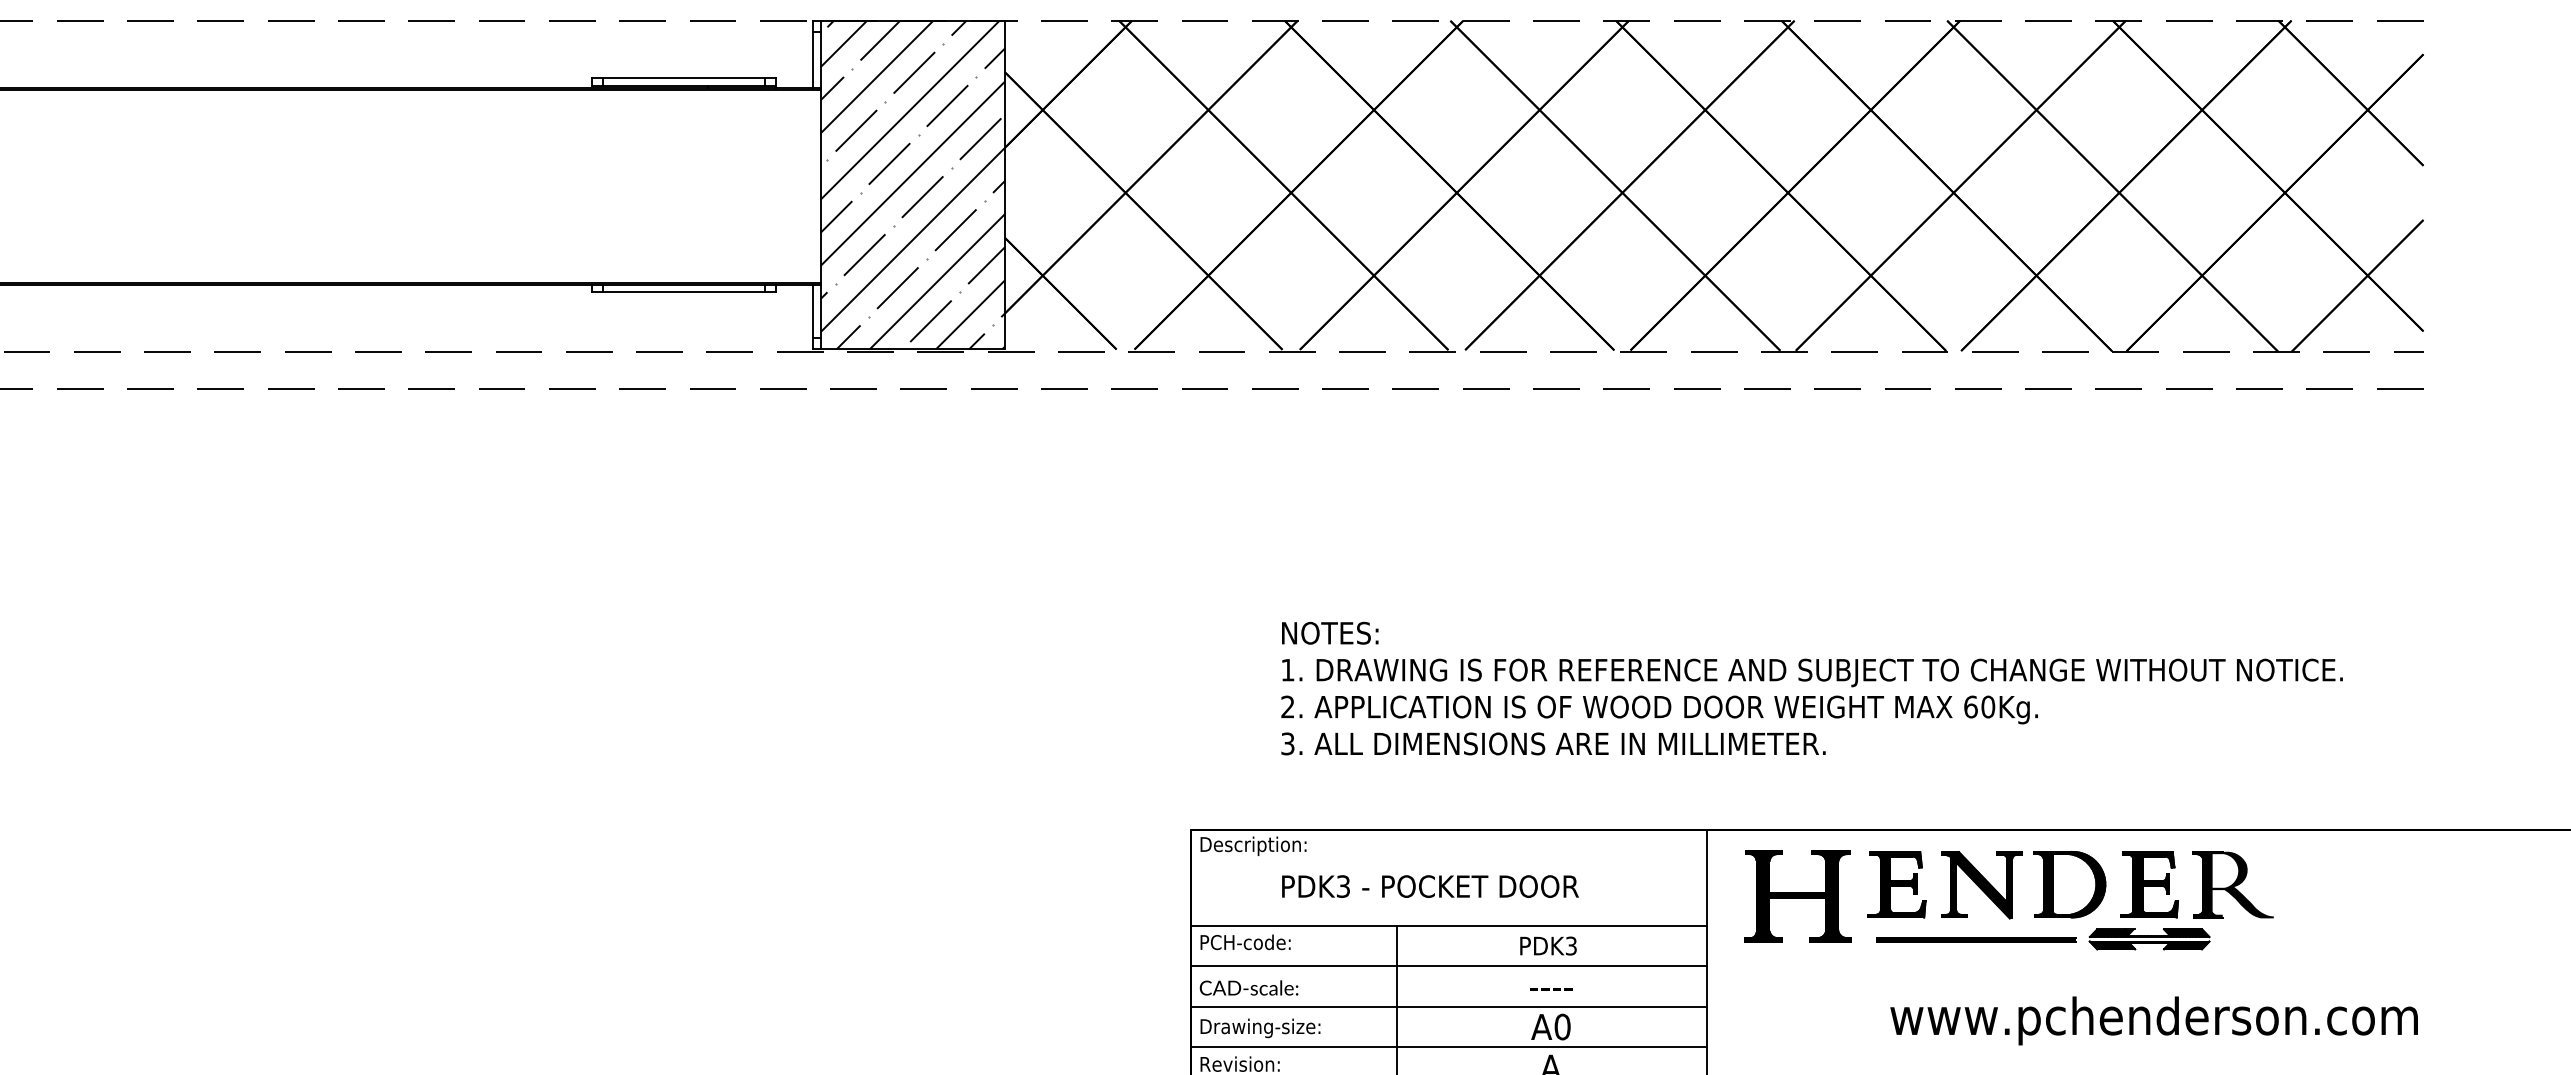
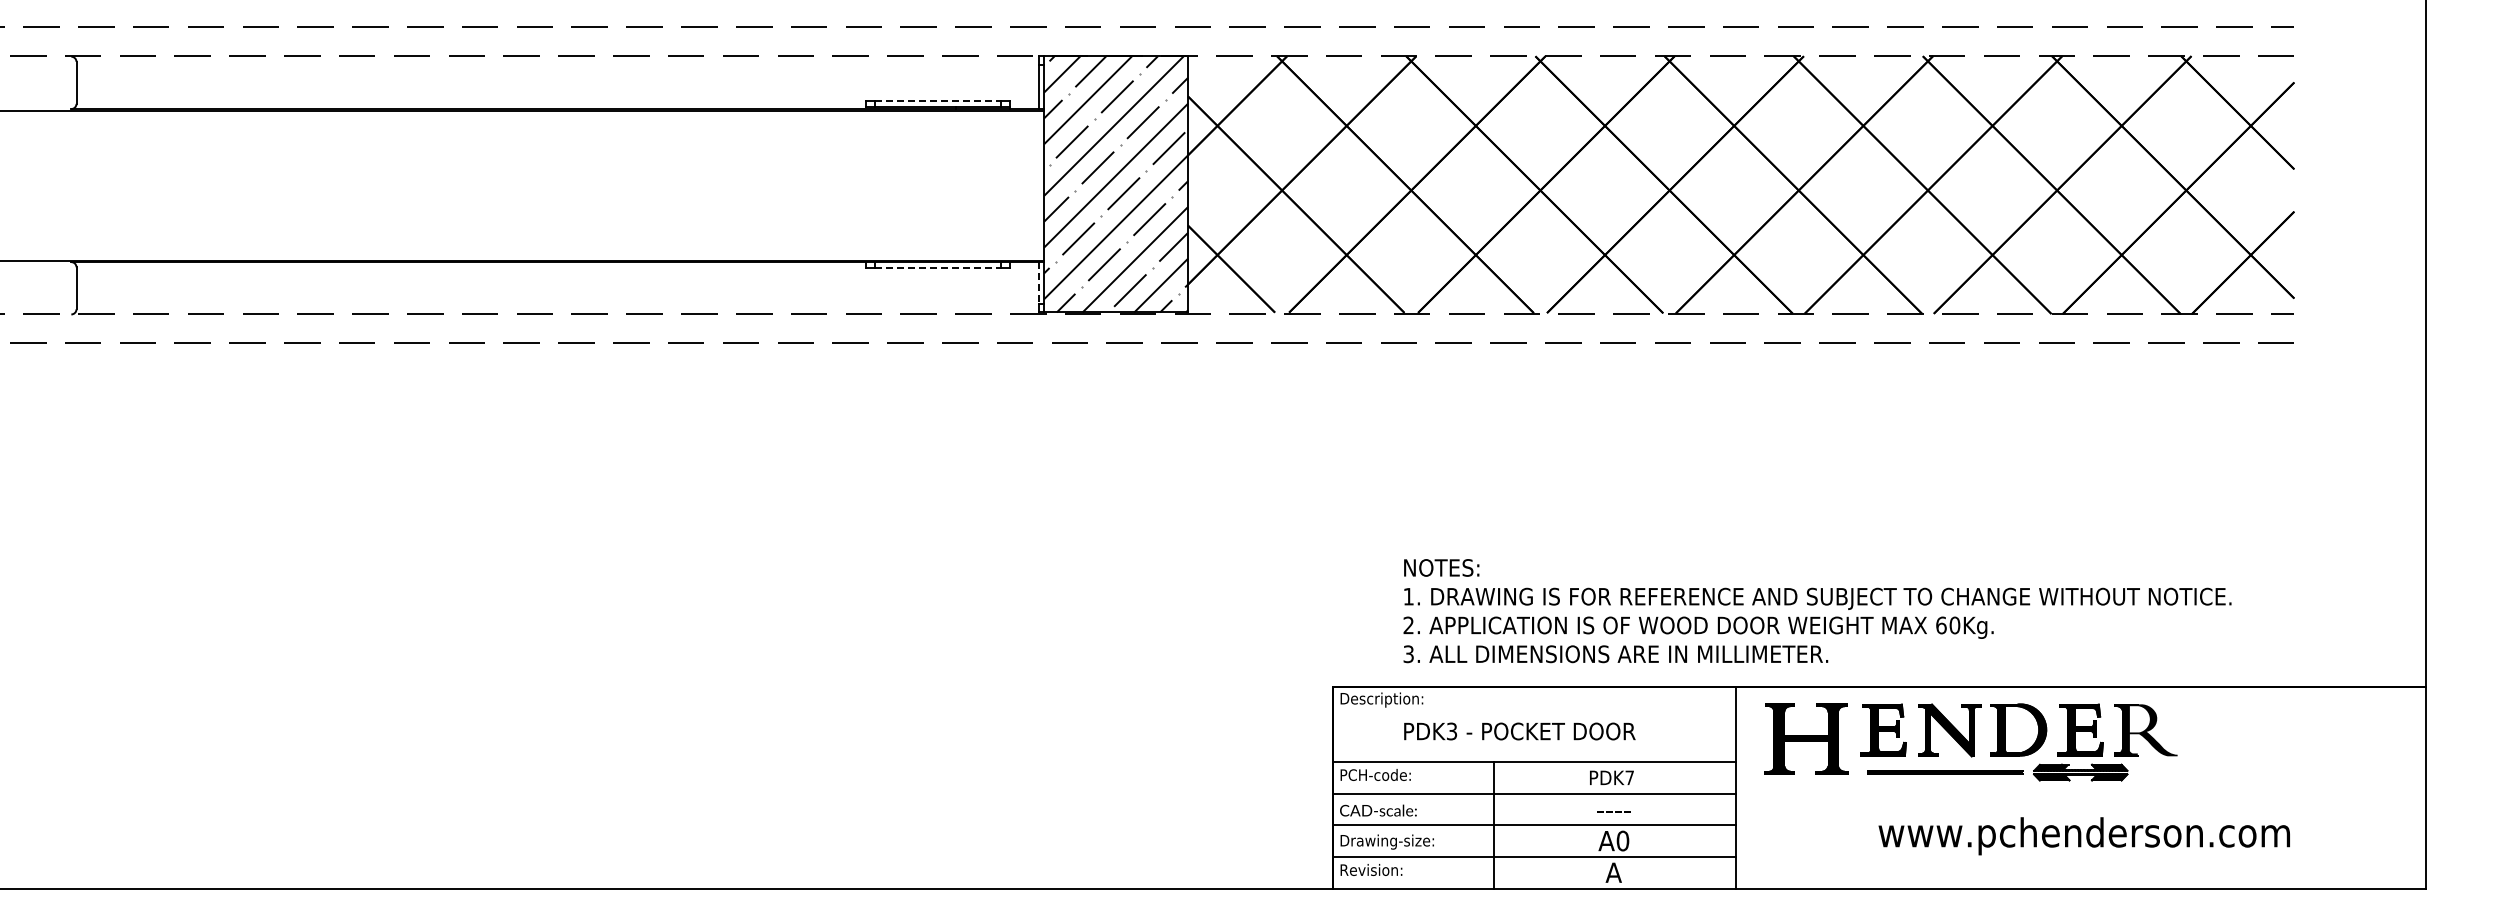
line: (685, 78) -> (938, 101), solid -> dashed
line: (685, 291) -> (938, 267), solid -> dashed
line: (813, 310) -> (1038, 282), solid -> dashed
text: (1812, 689) -> (1817, 611), moved
text: (1571, 945) -> (1629, 777), PDK3 -> PDK7

